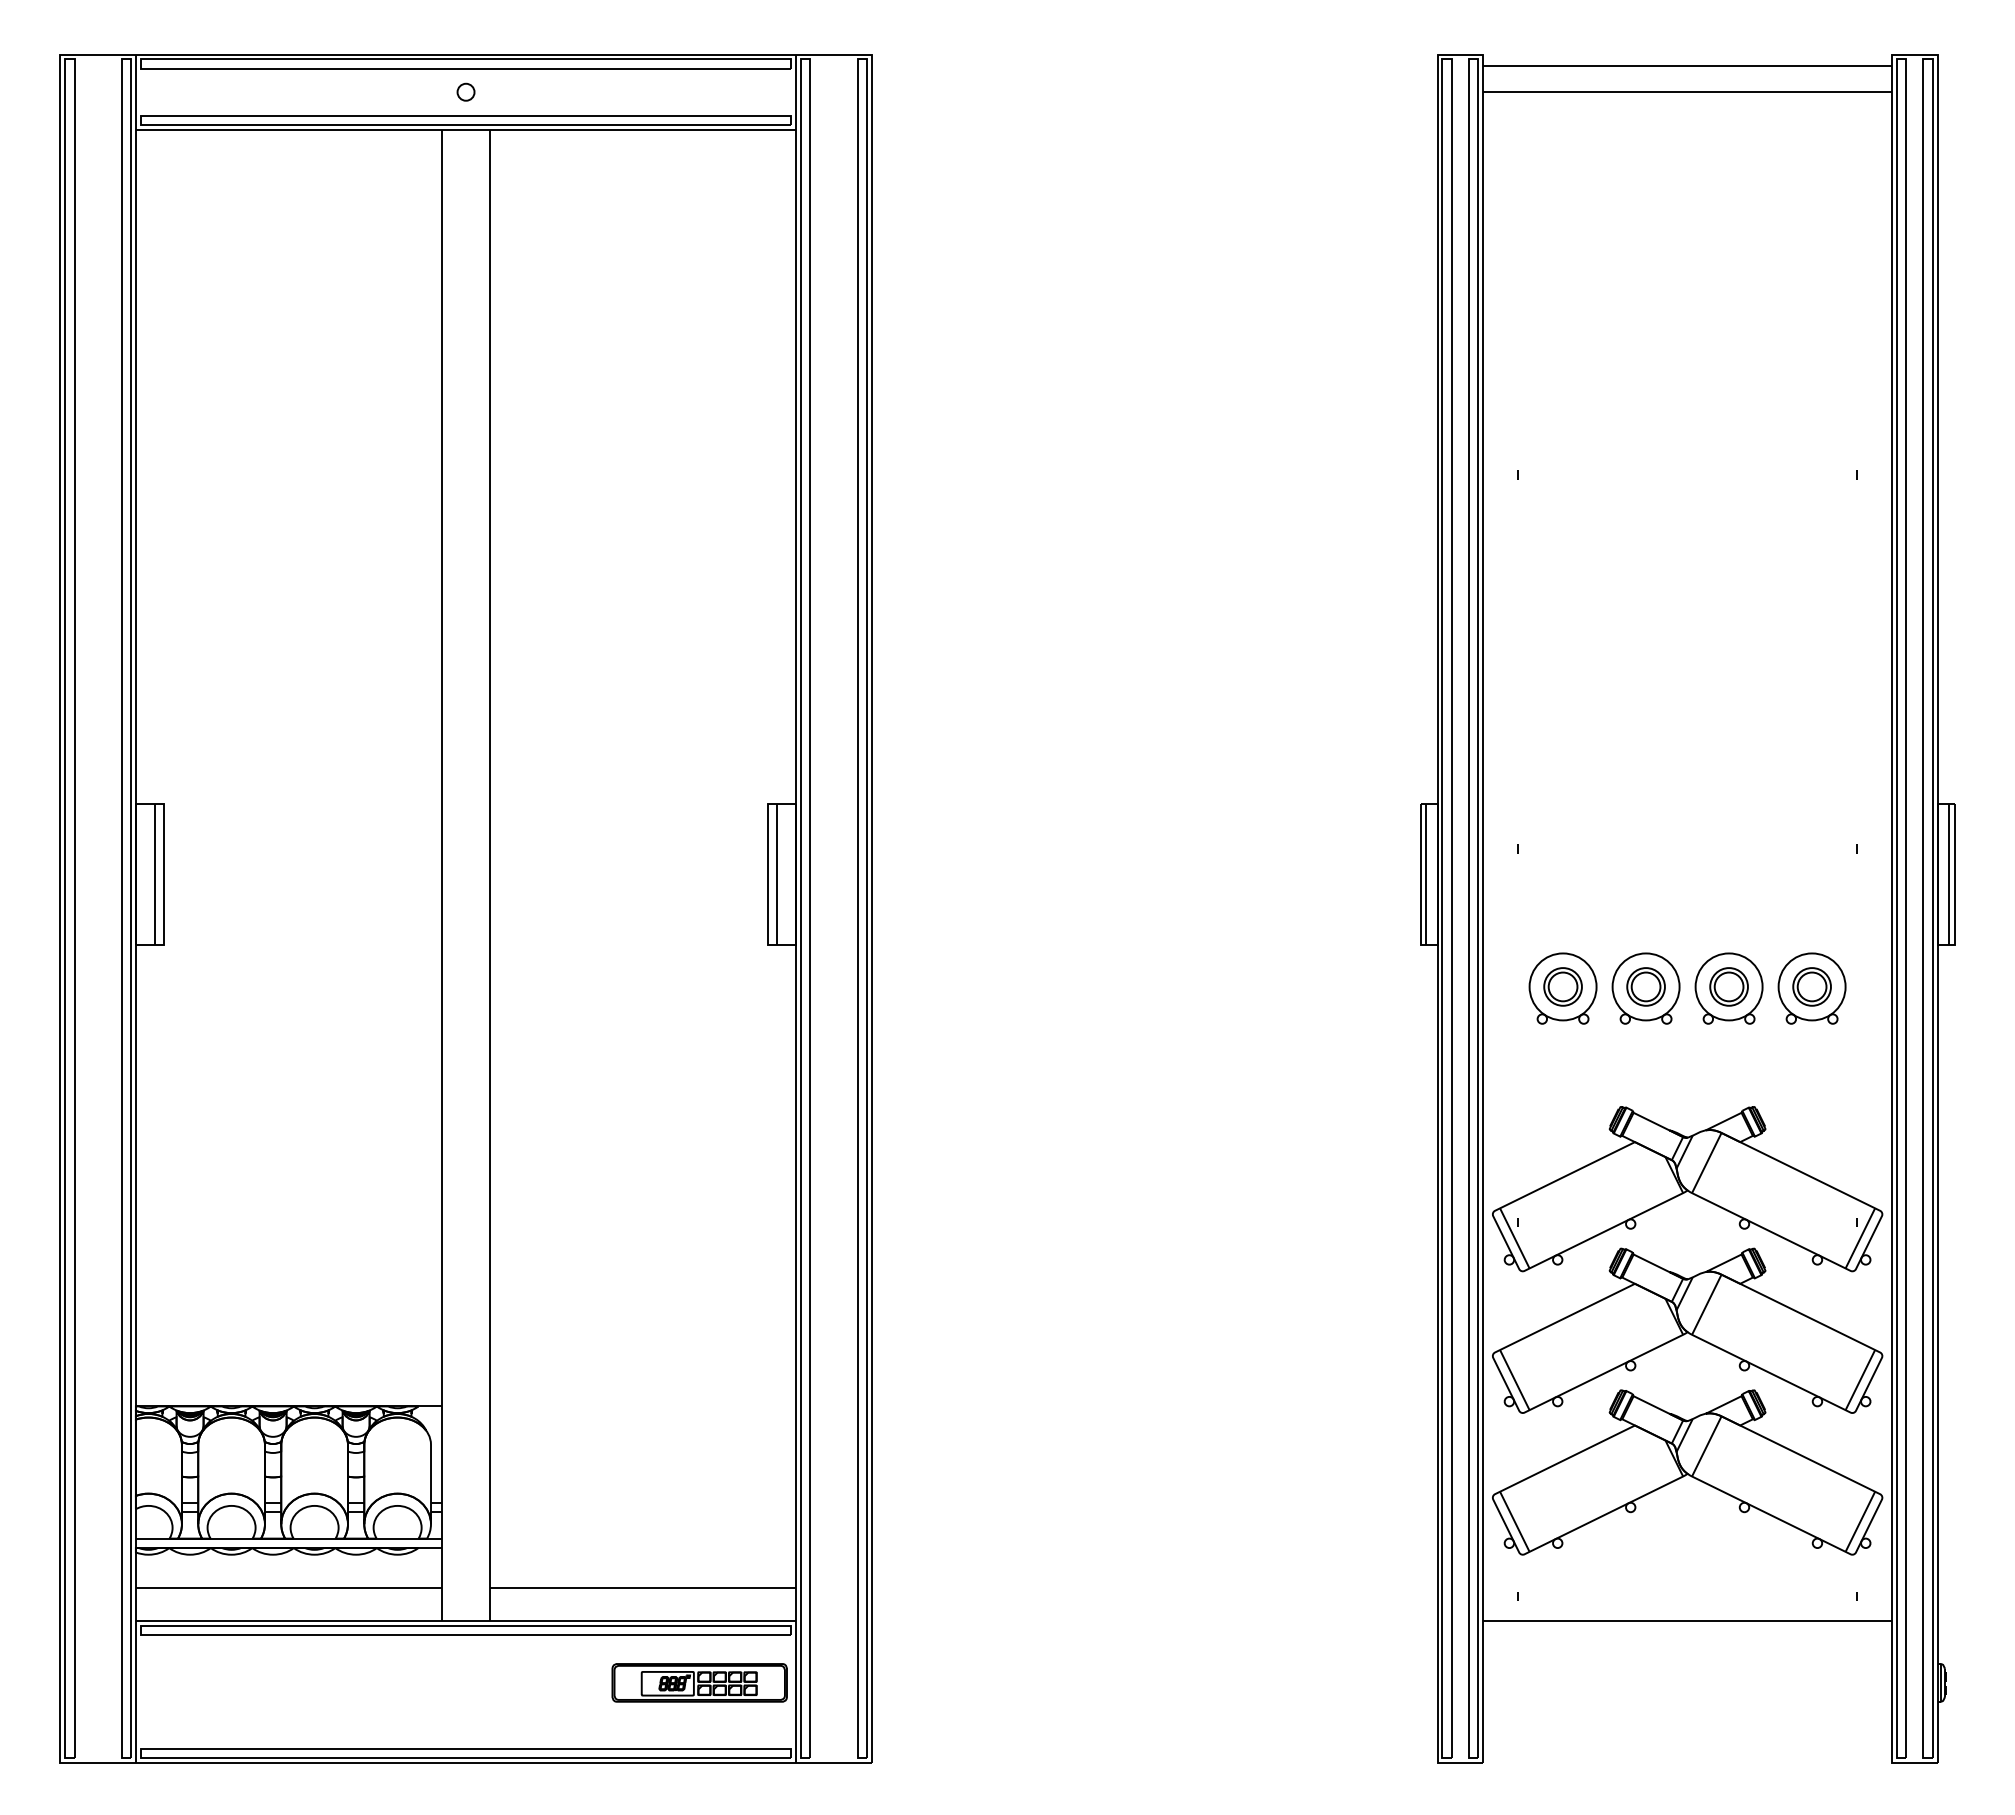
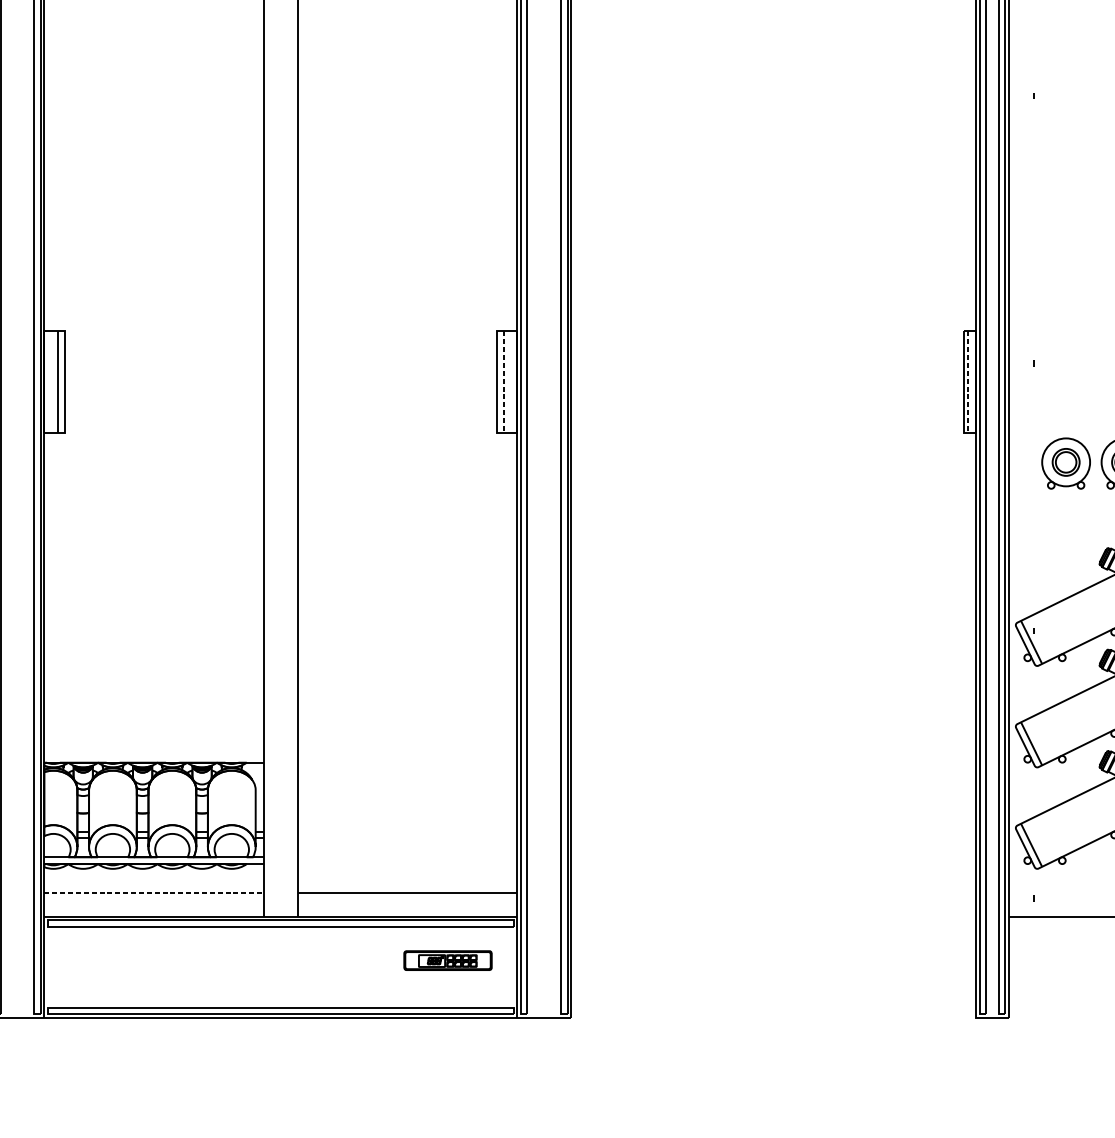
line: (777, 874) -> (503, 381), solid -> dashed
line: (1426, 874) -> (968, 381), solid -> dashed
line: (289, 1588) -> (154, 893), solid -> dashed
part: (699, 1682) -> (447, 960), size x0.7

